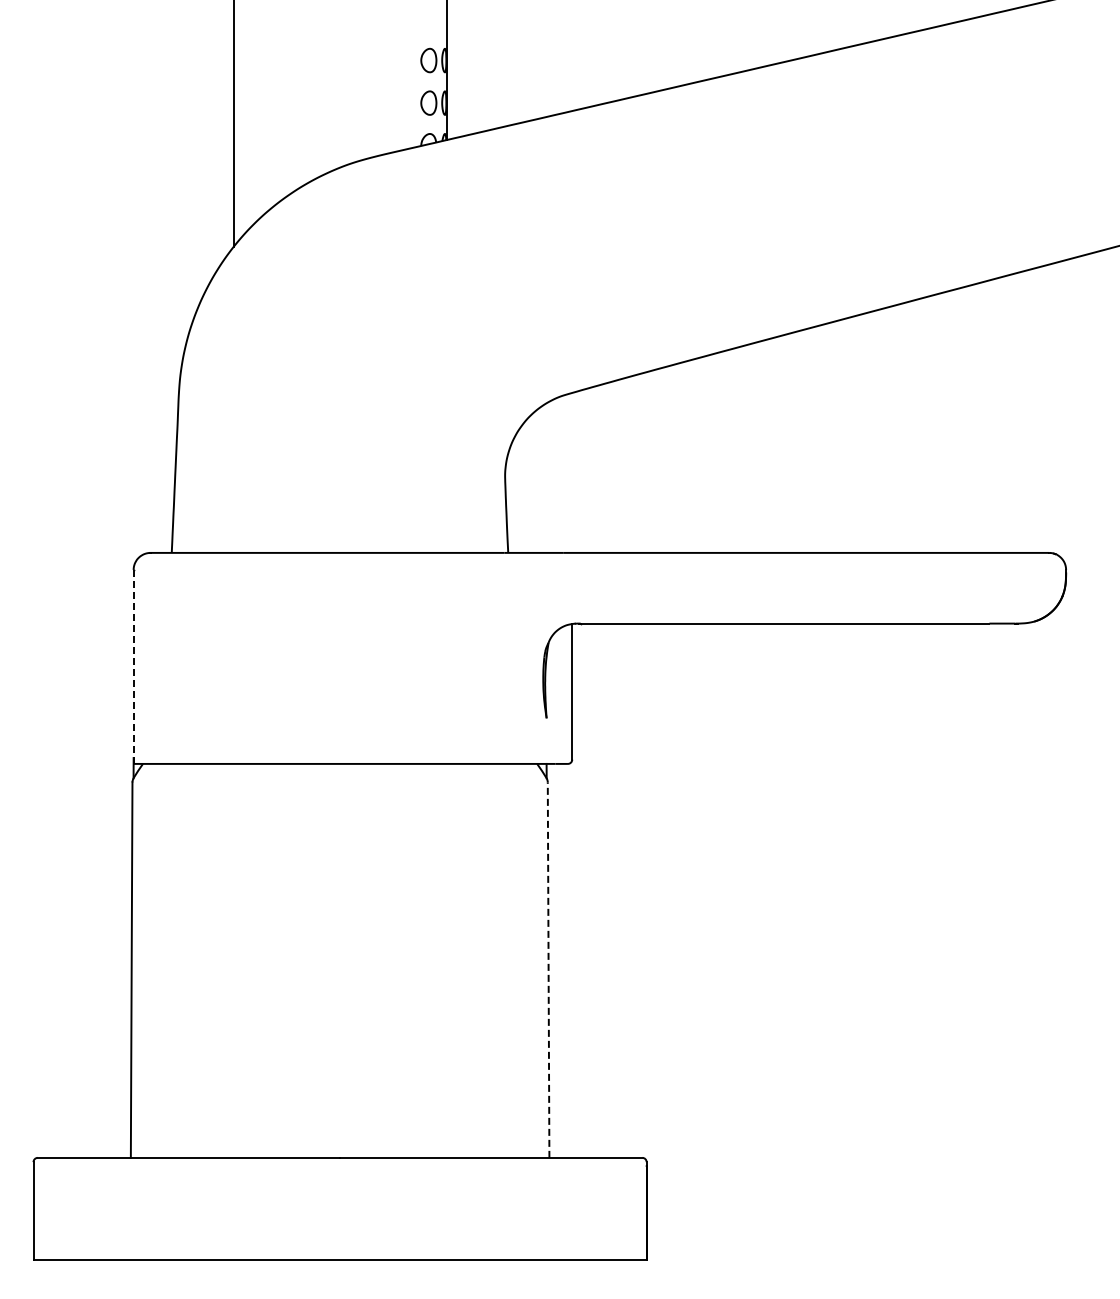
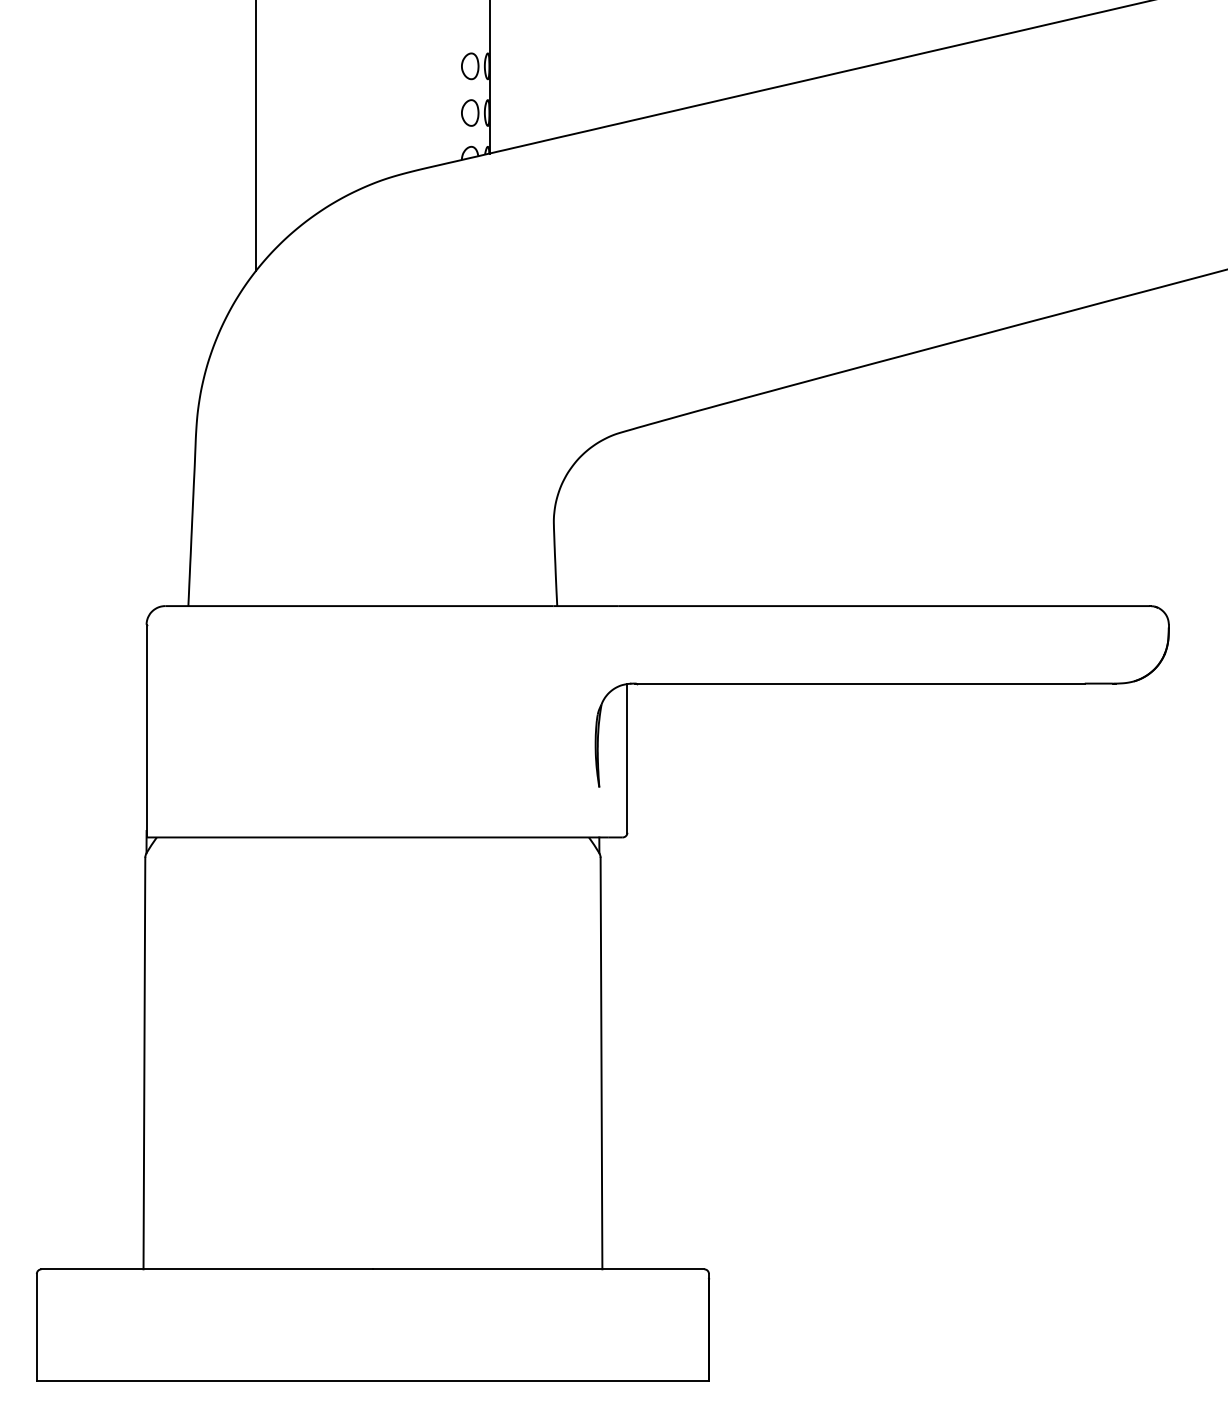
line: (133, 666) -> (146, 730), dashed -> solid
line: (548, 970) -> (601, 1063), dashed -> solid

